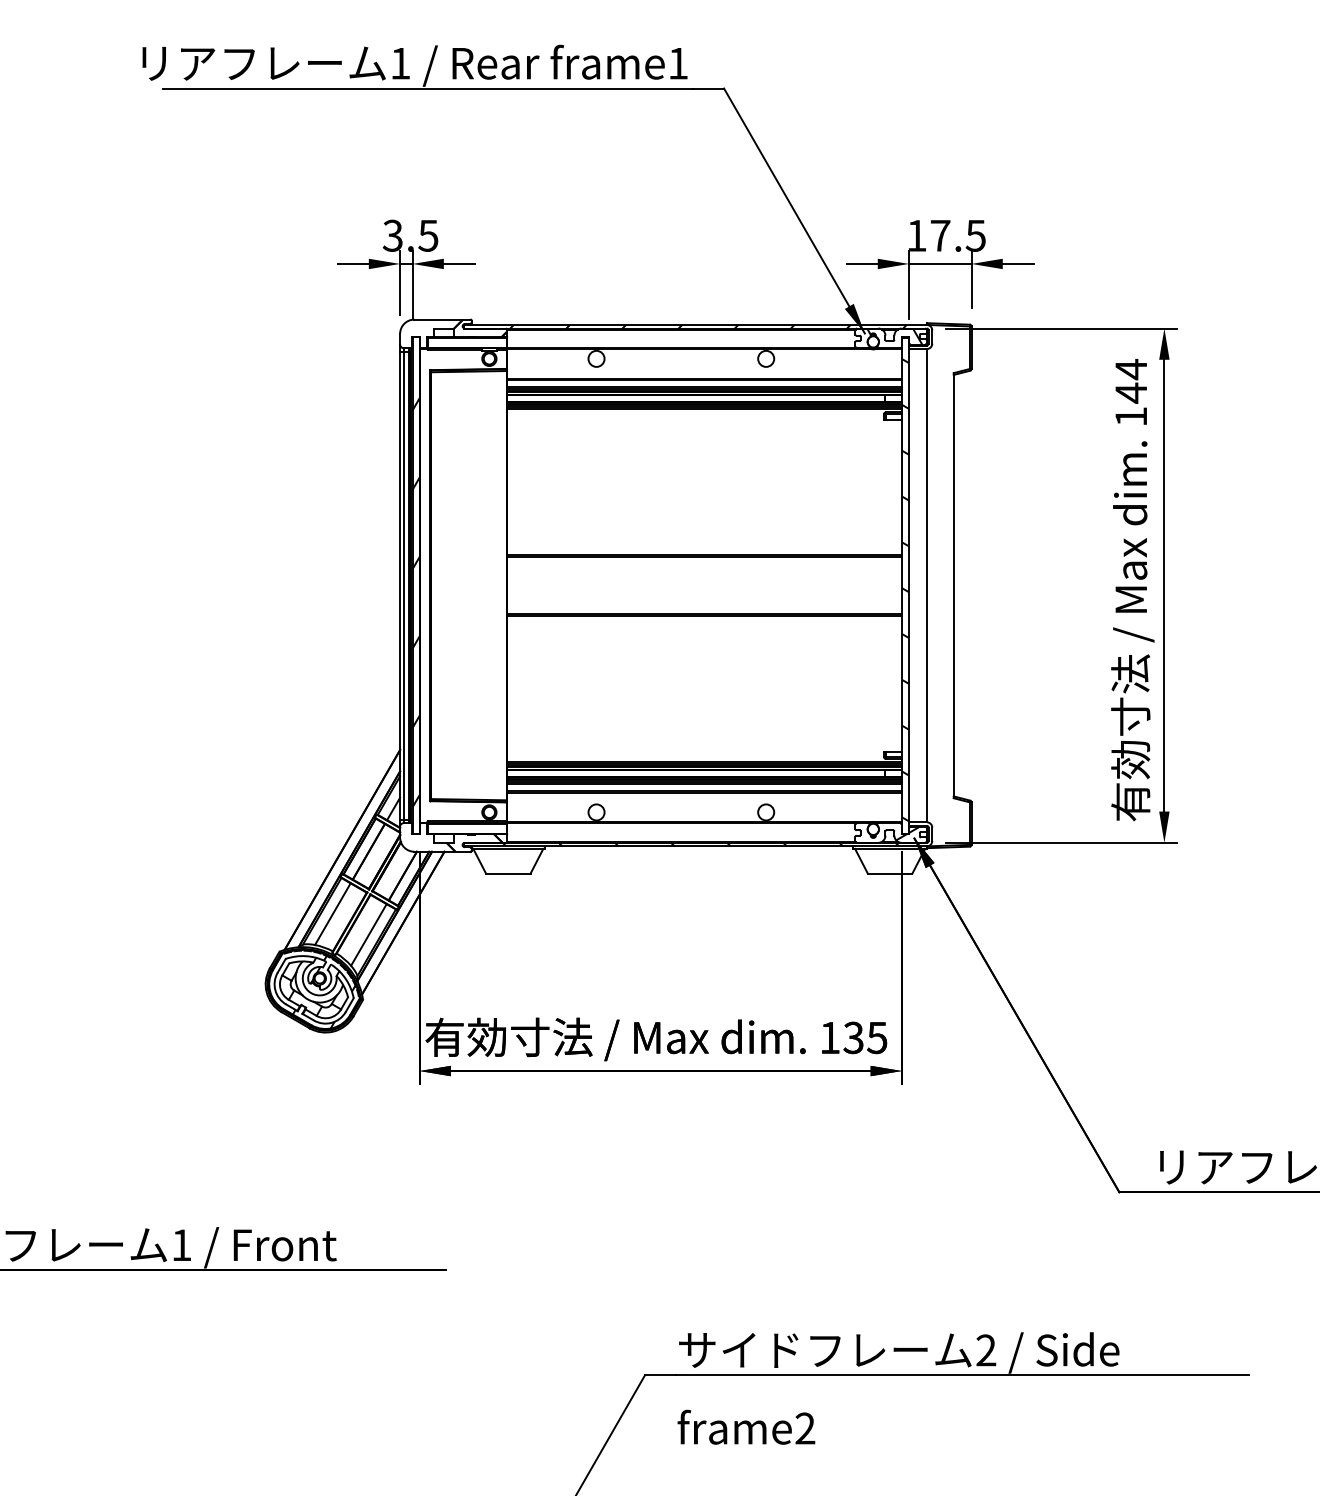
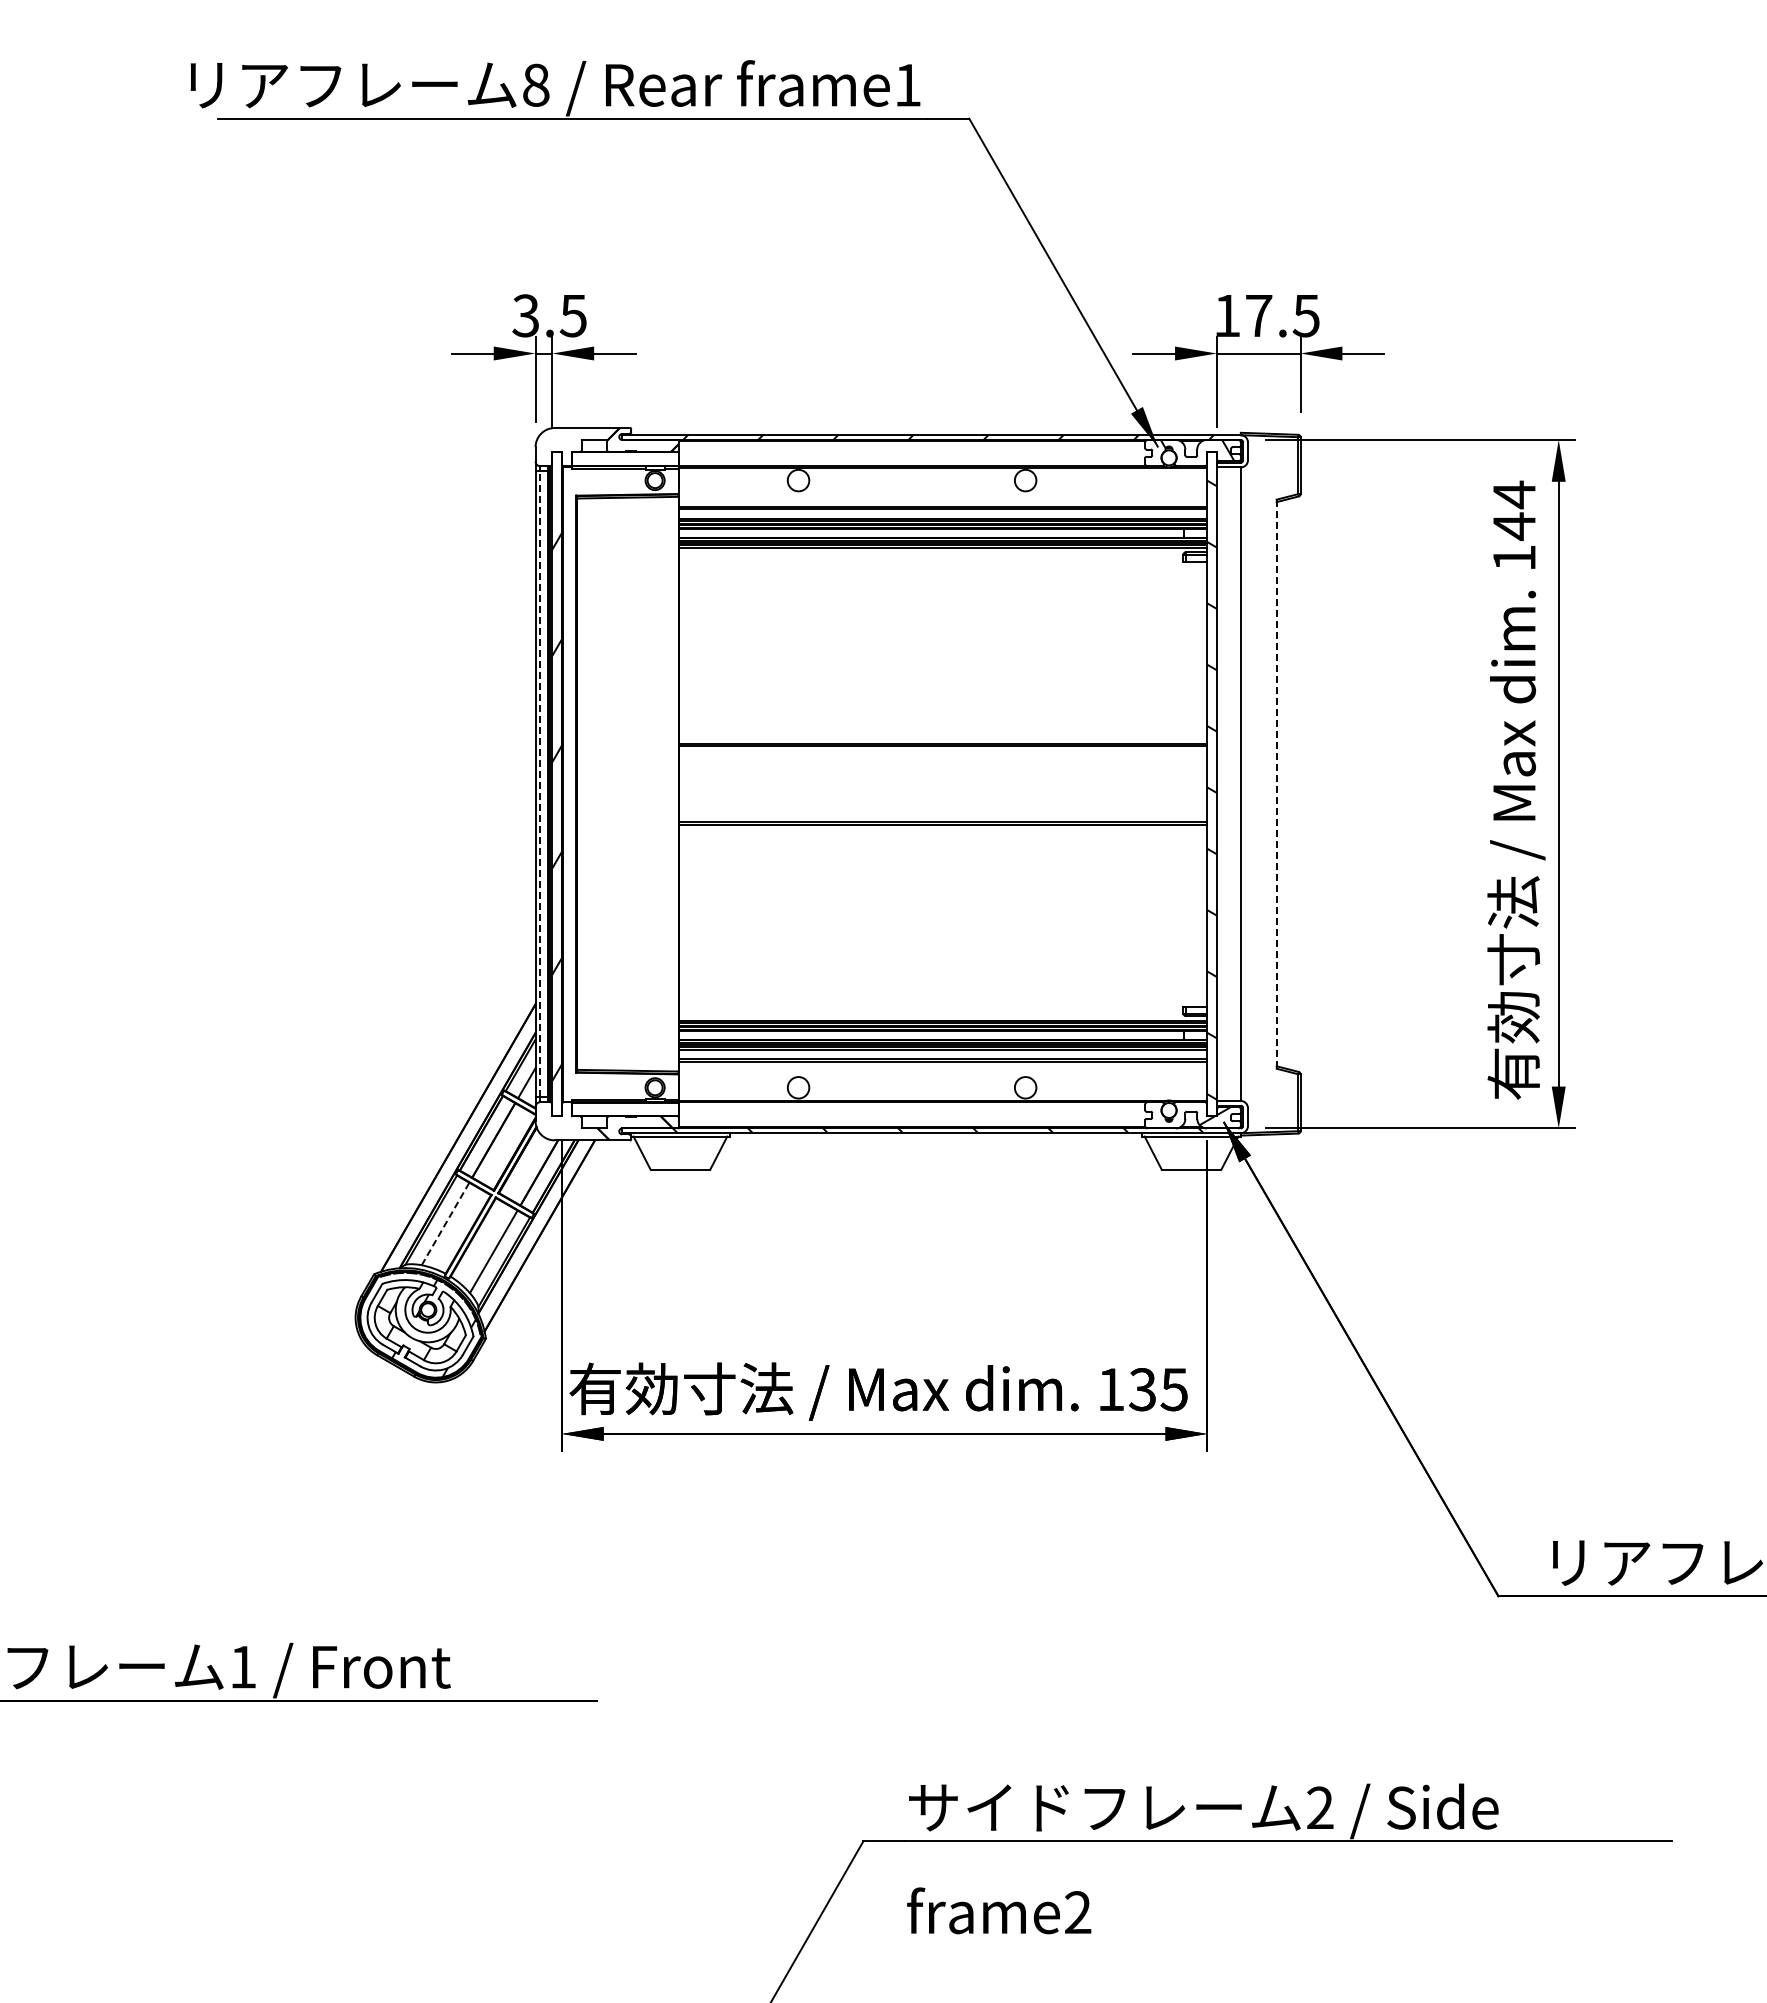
text: (400, 63) -> (536, 84), 1 -> 8
line: (403, 585) -> (540, 783), solid -> dashed
line: (953, 585) -> (1276, 784), solid -> dashed
line: (332, 914) -> (445, 1224), solid -> dashed

